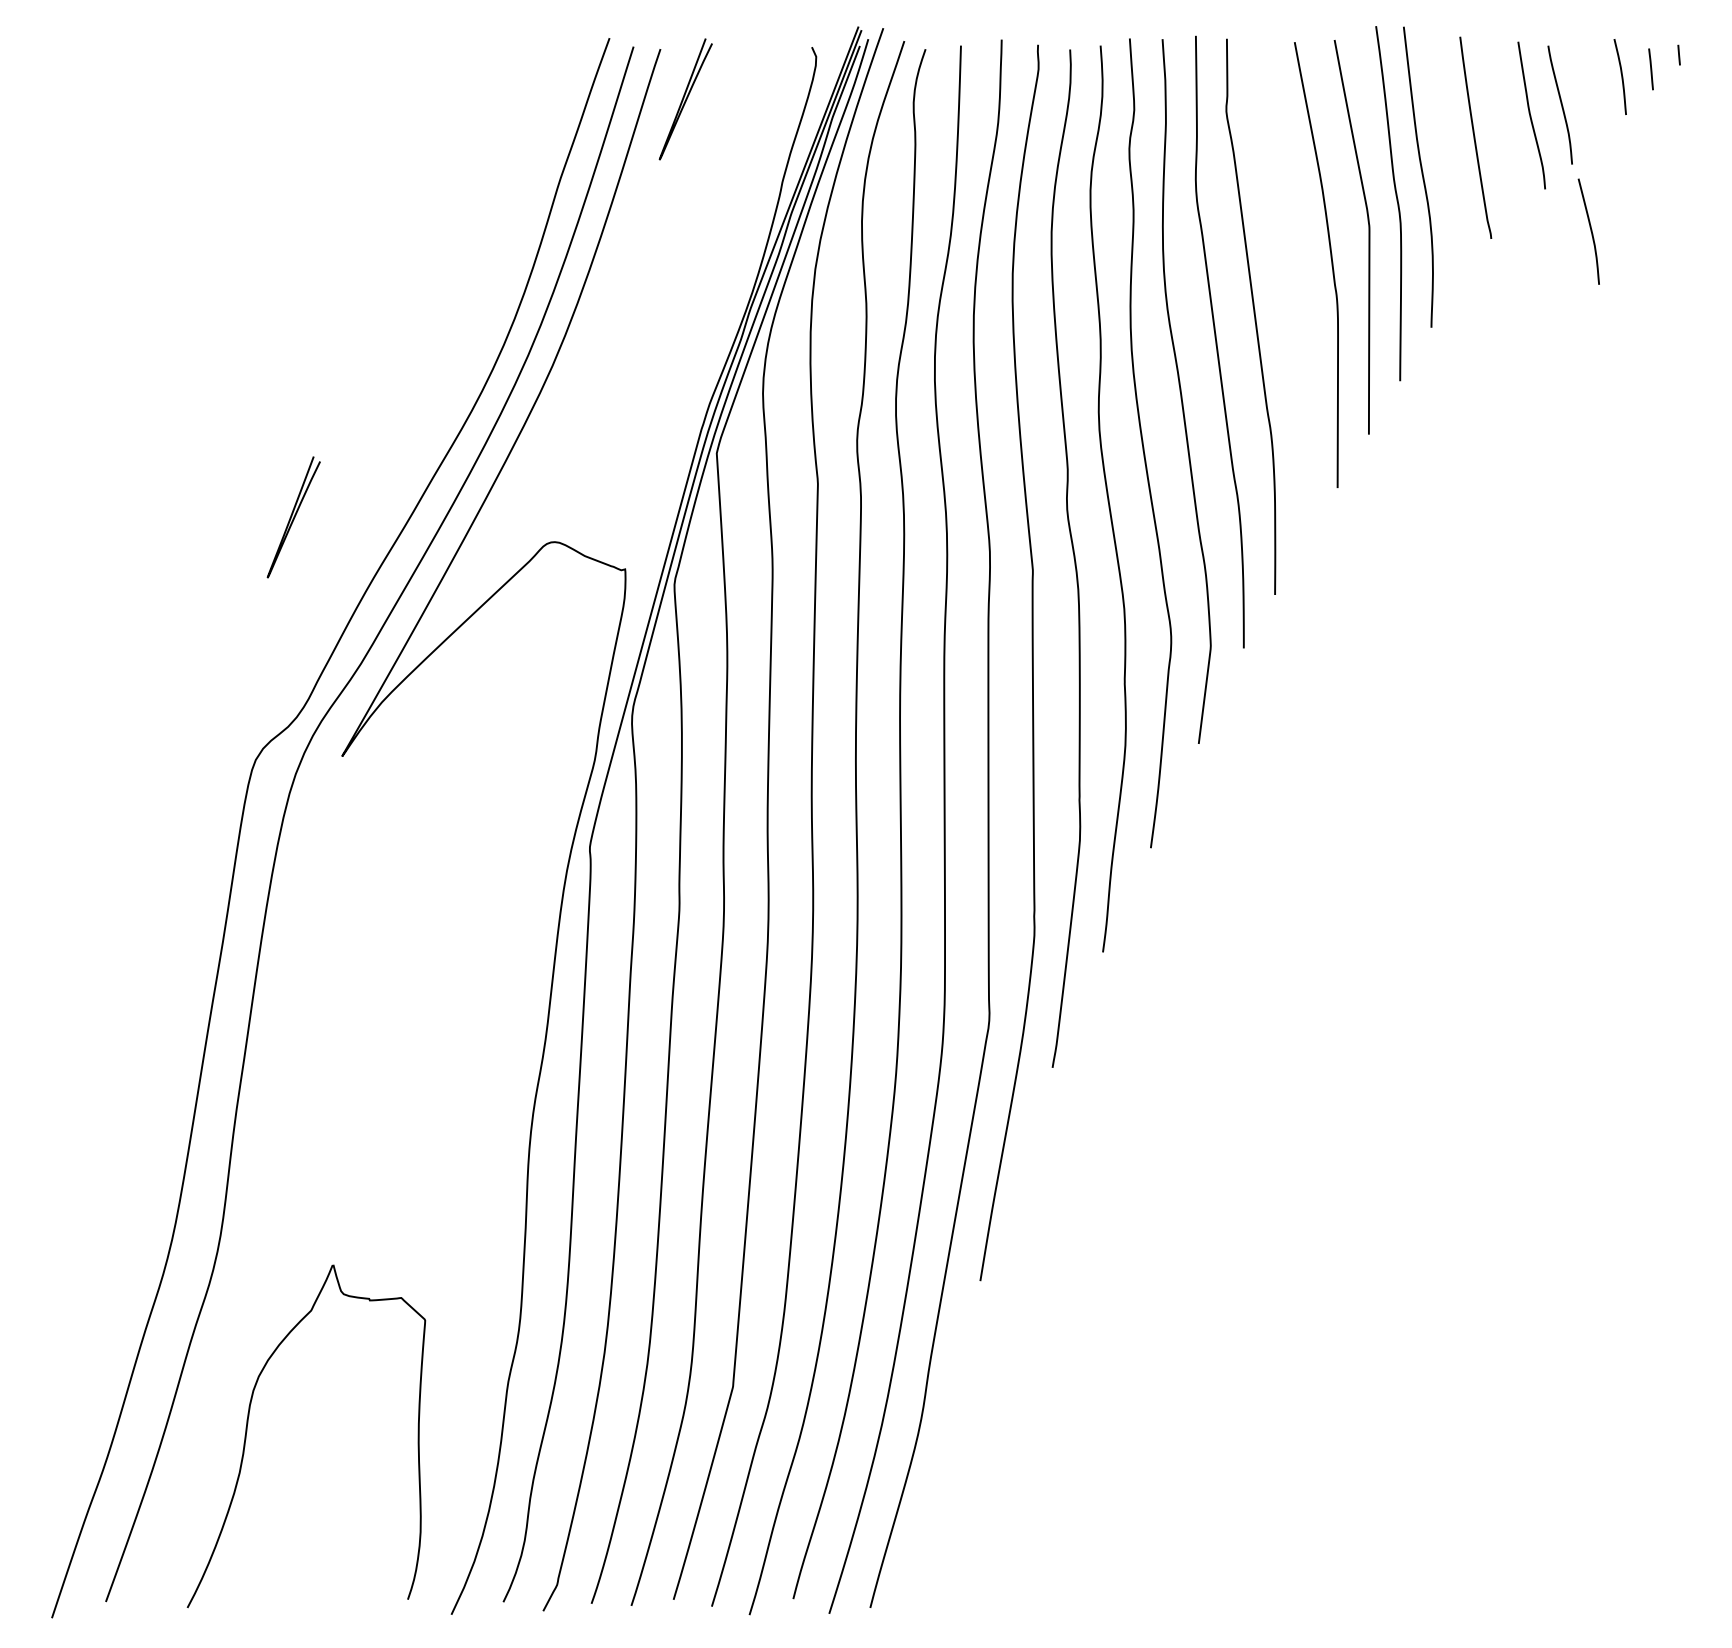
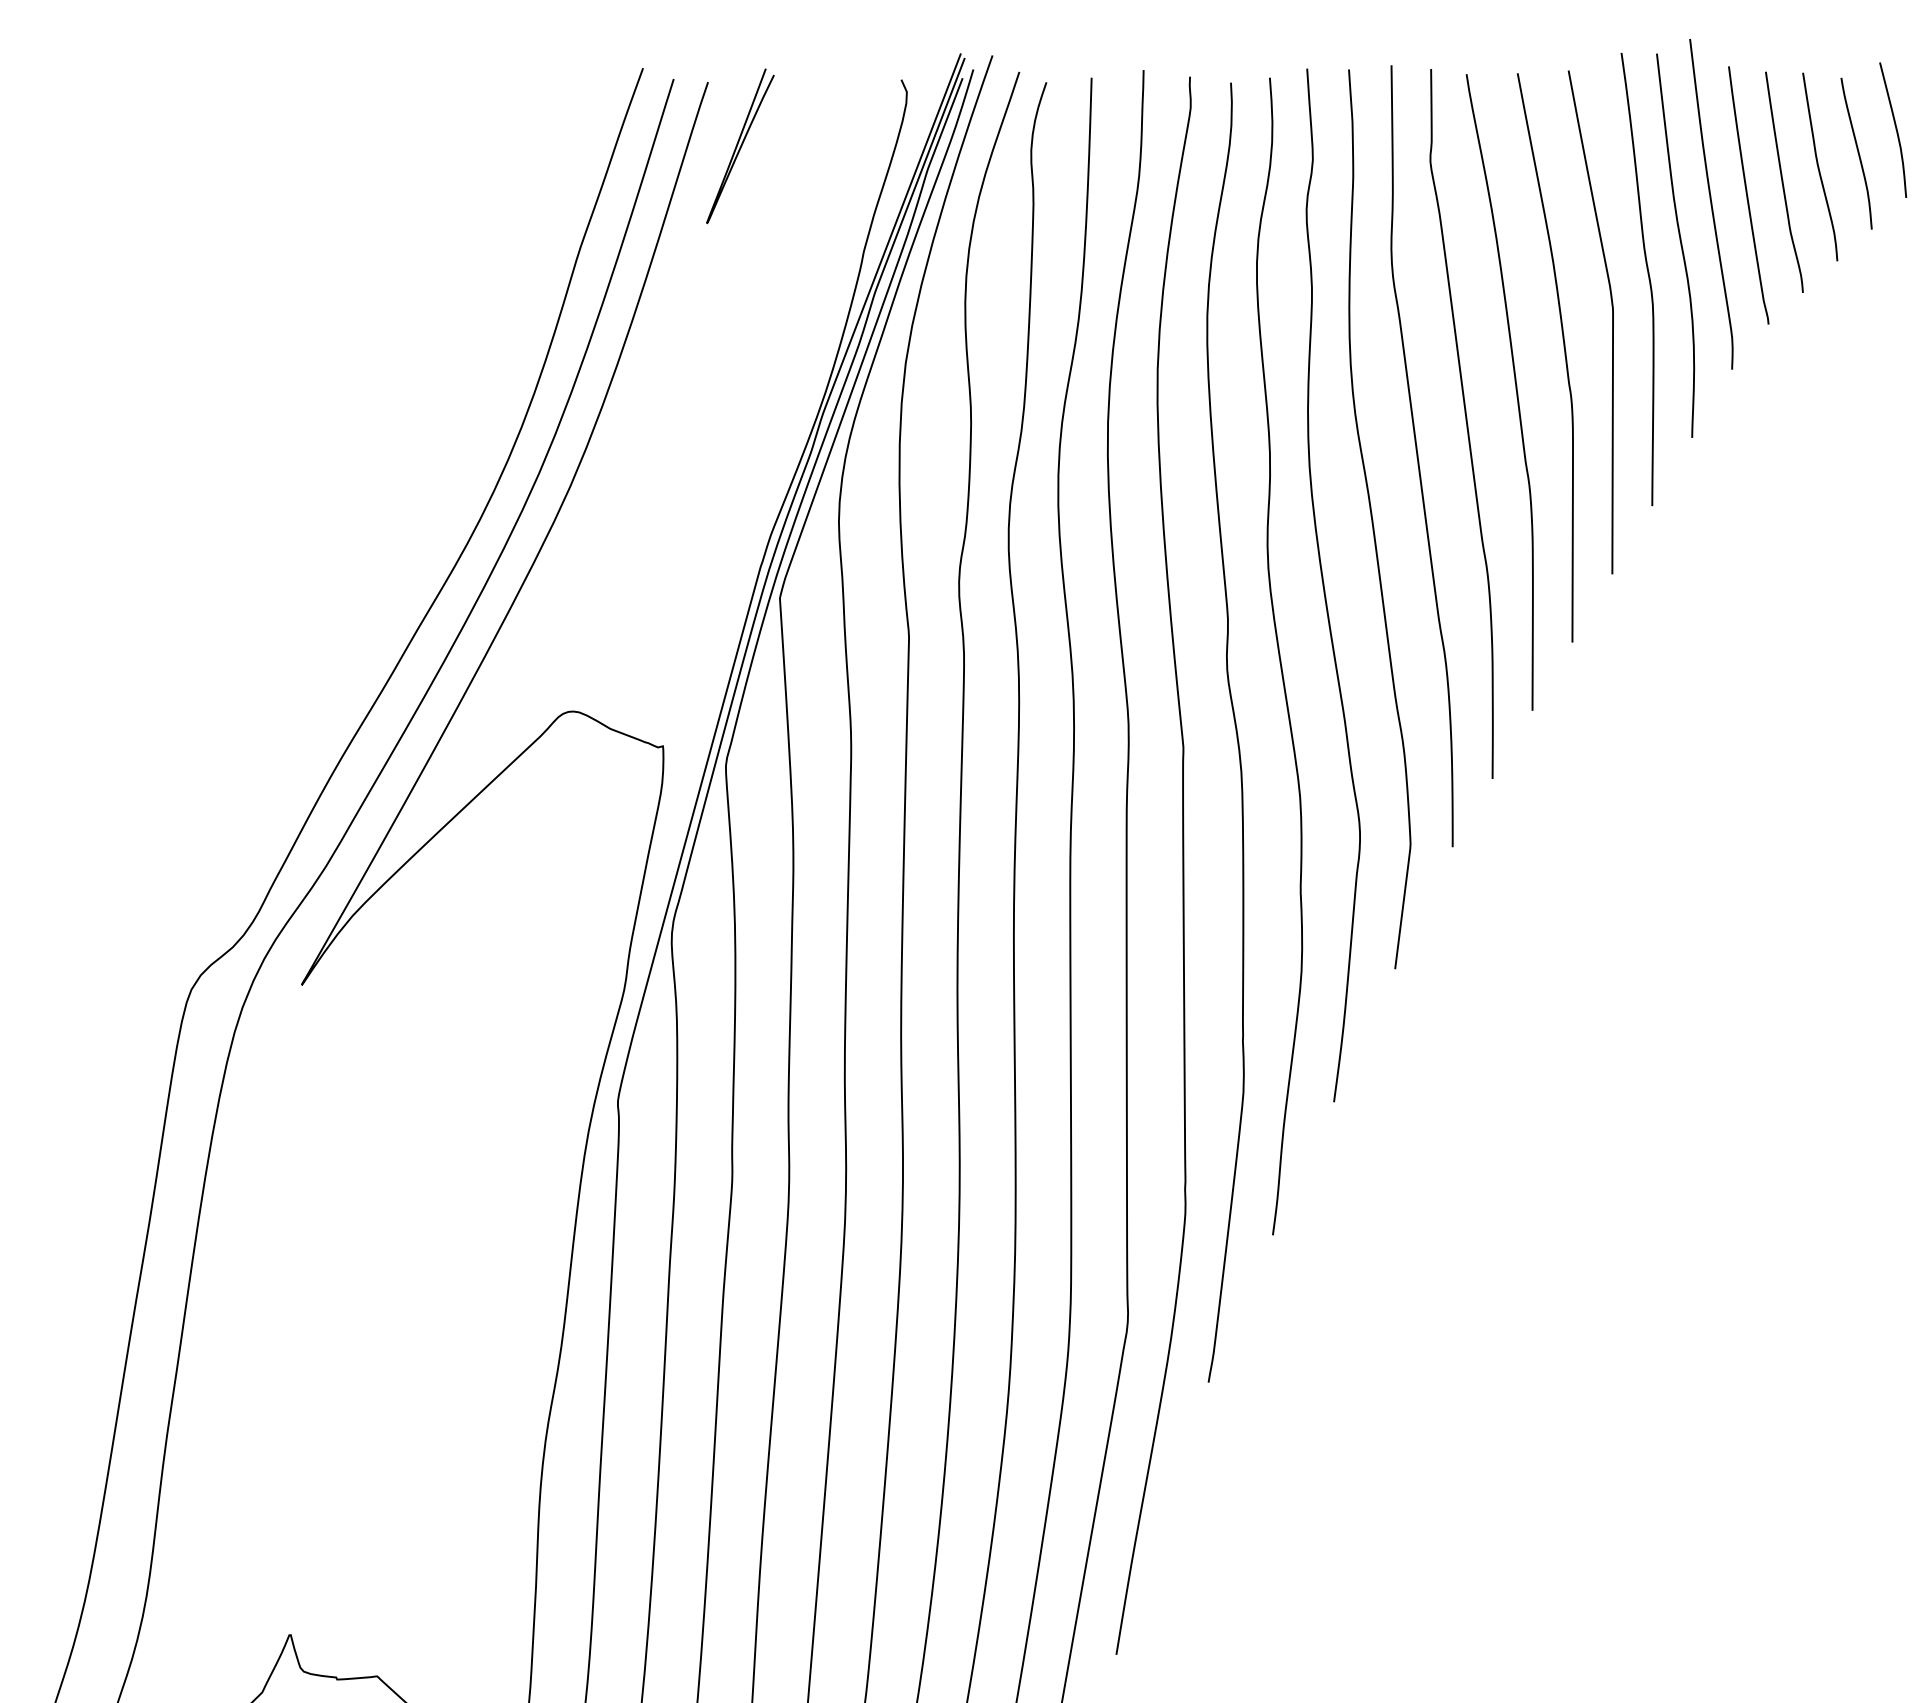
curve: (1503, 127) -> (1784, 182), added
curve: (1446, 144) -> (1711, 203), added
curve: (1590, 231) -> (1895, 129), moved
curve: (1292, 288) -> (1514, 387), added
curve: (293, 517) -> (239, 680), removed

